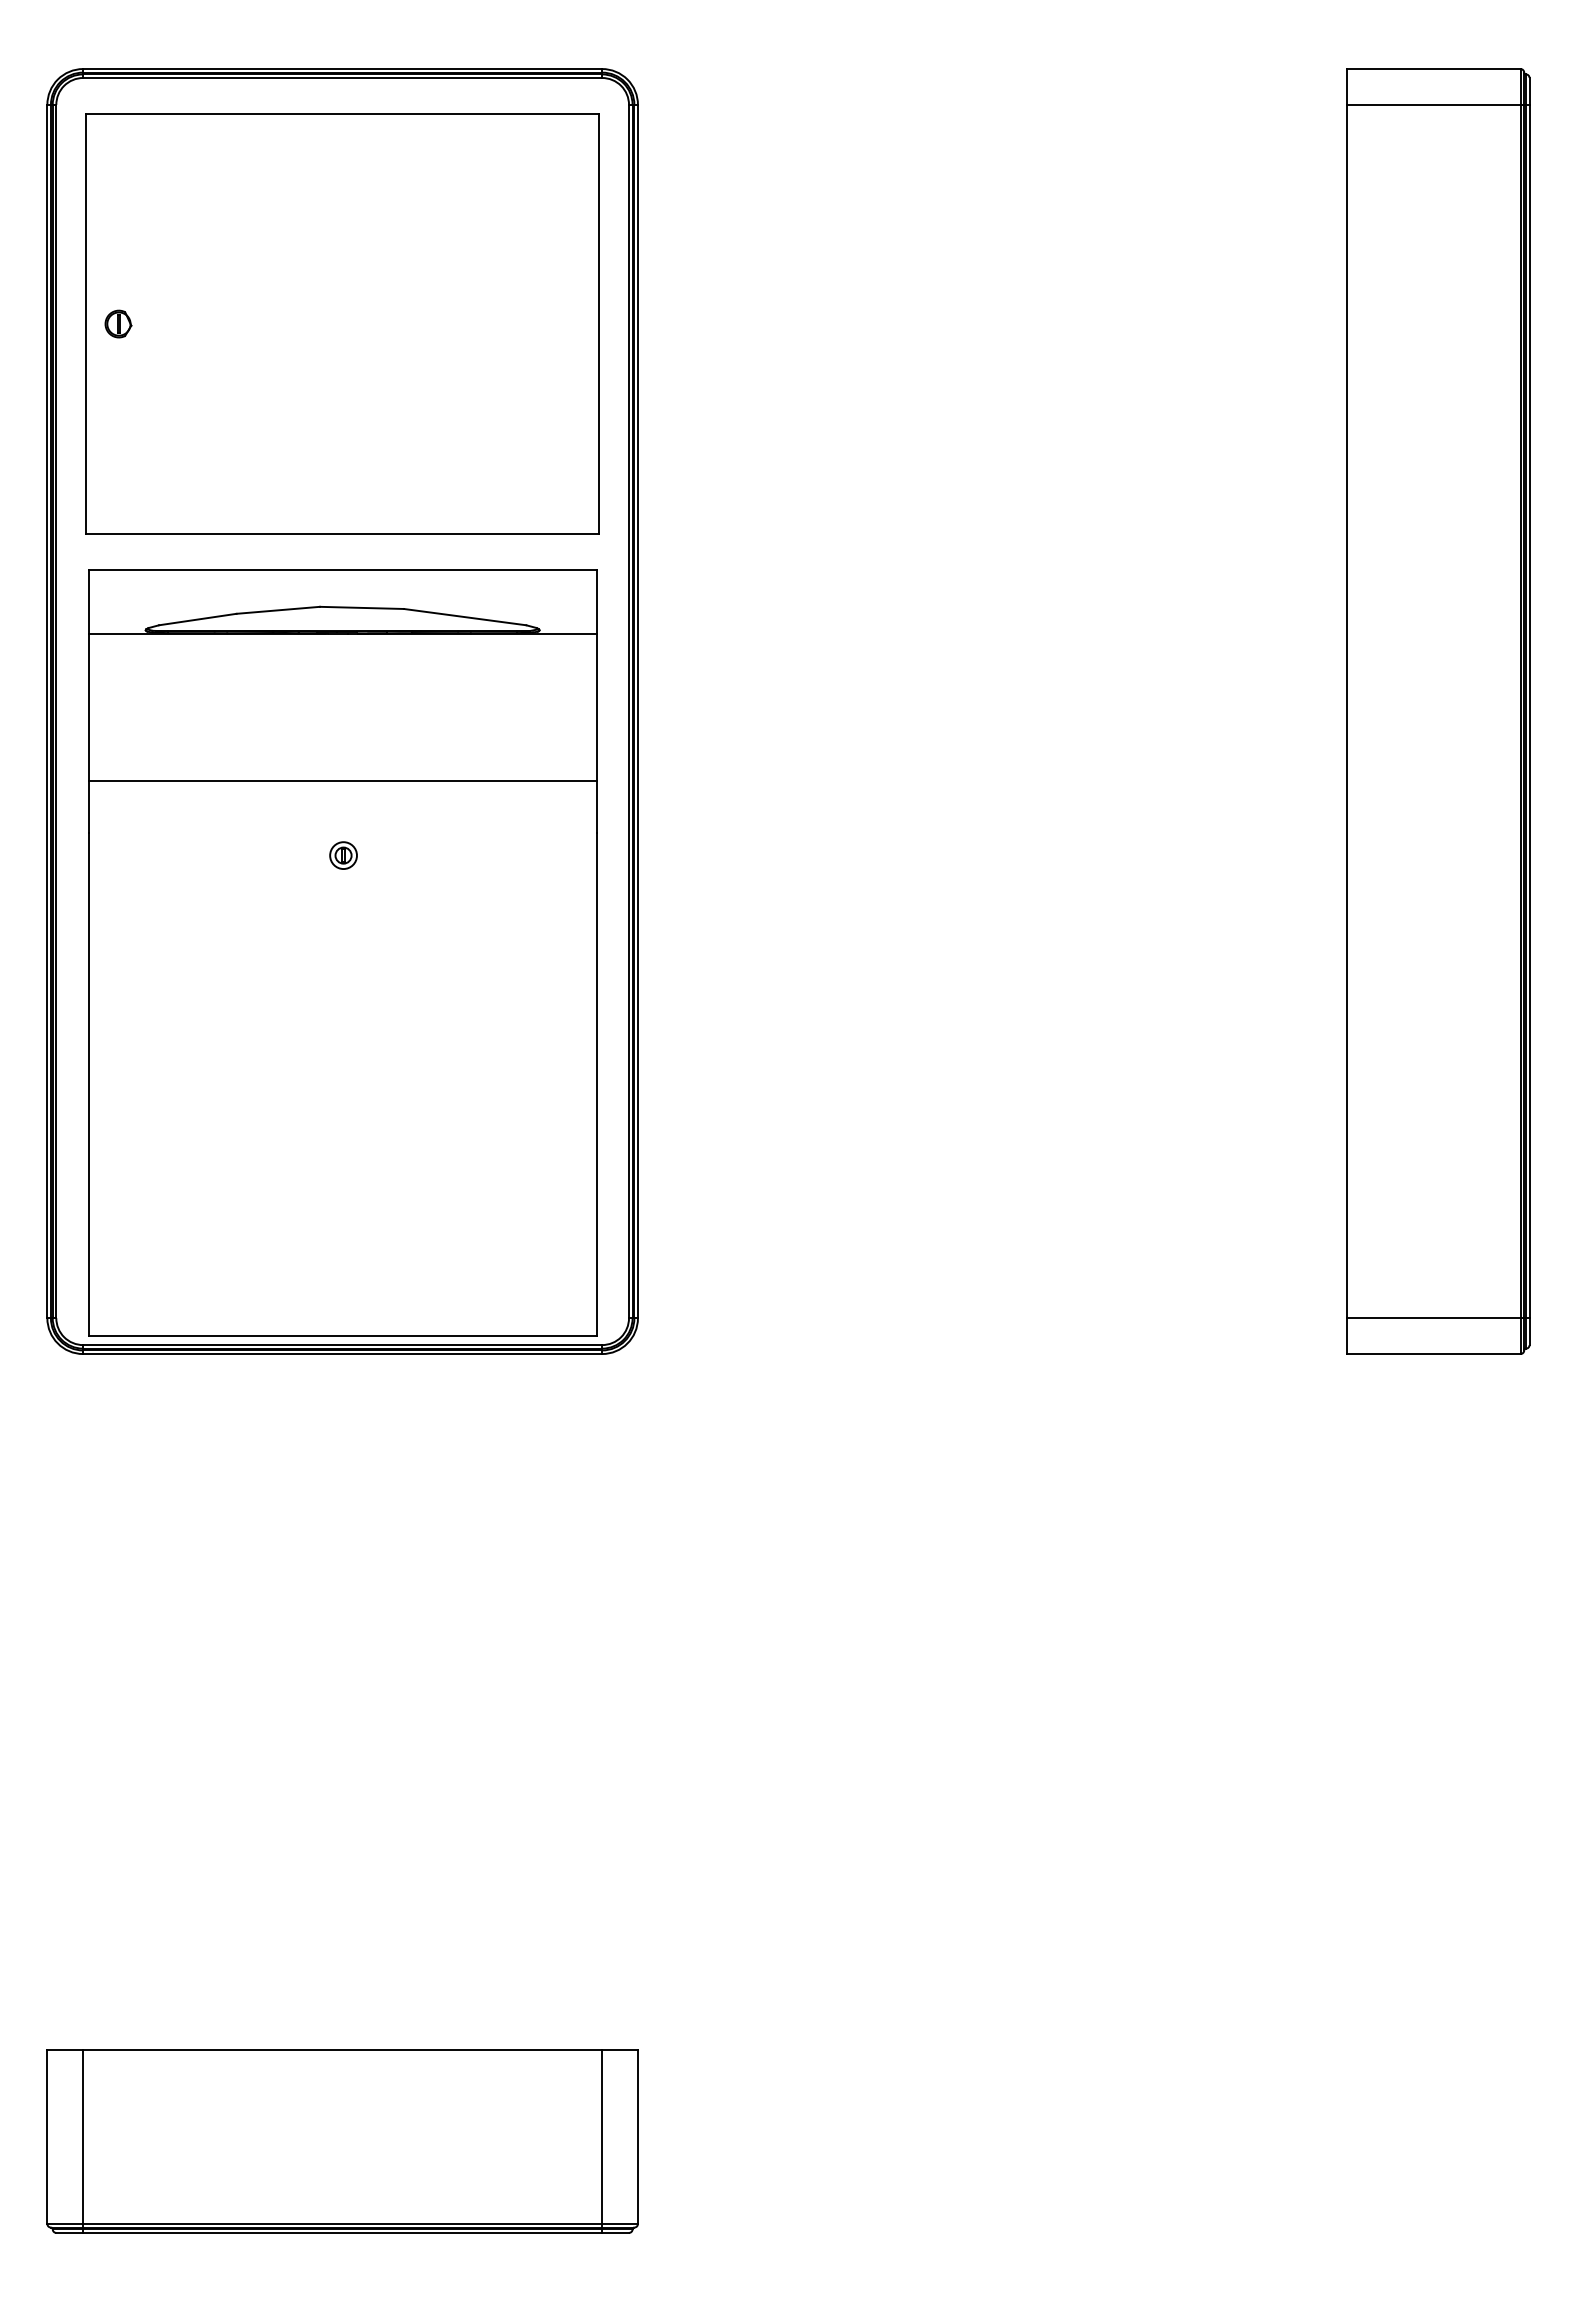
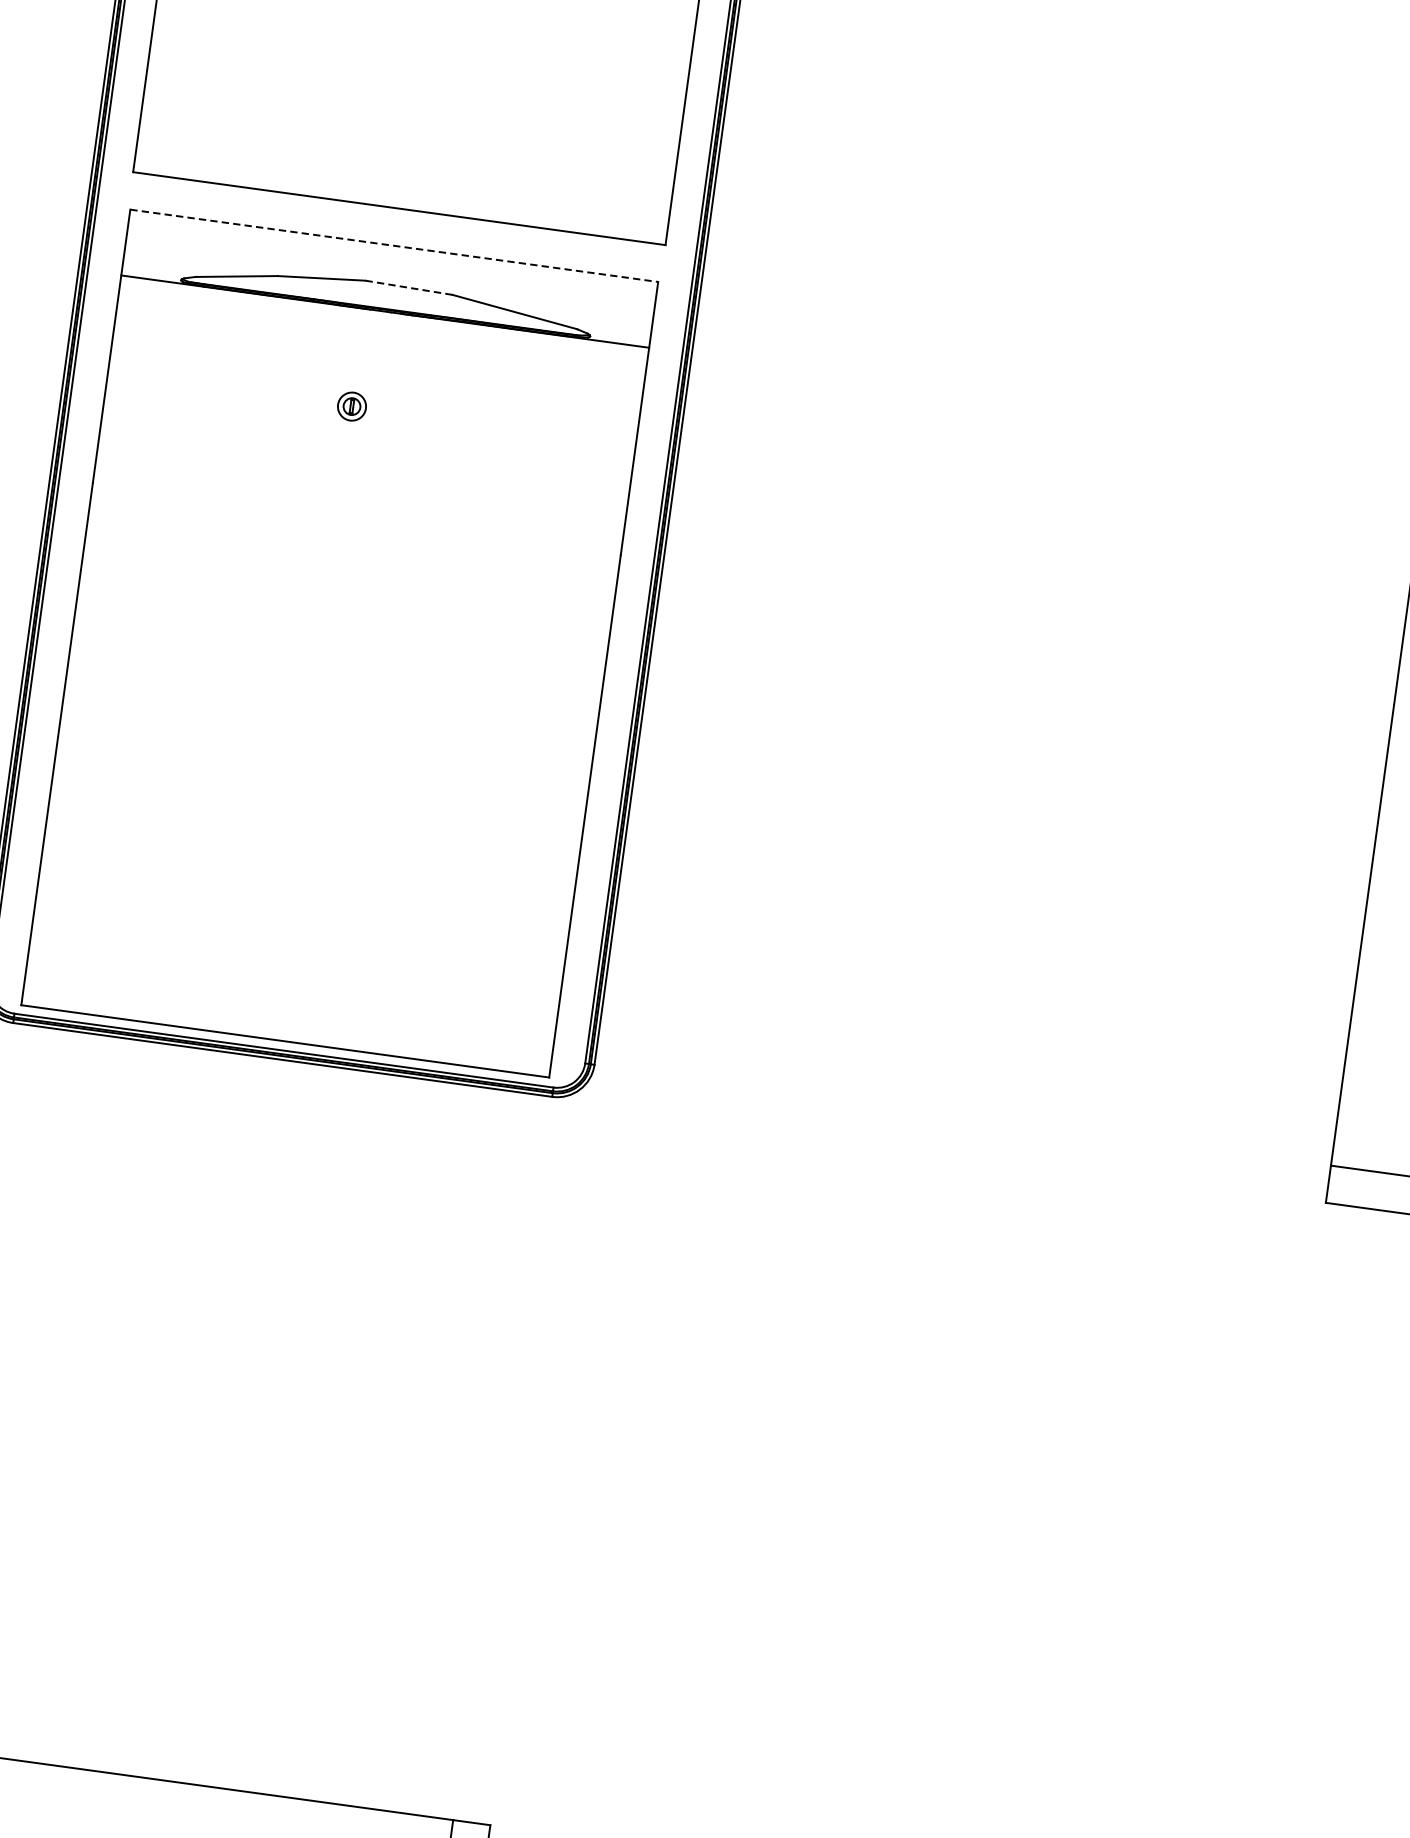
line: (343, 570) -> (395, 246), solid -> dashed
line: (361, 607) -> (408, 287), solid -> dashed
line: (342, 781) -> (364, 465), removed
part: (343, 855) -> (351, 406), moved

